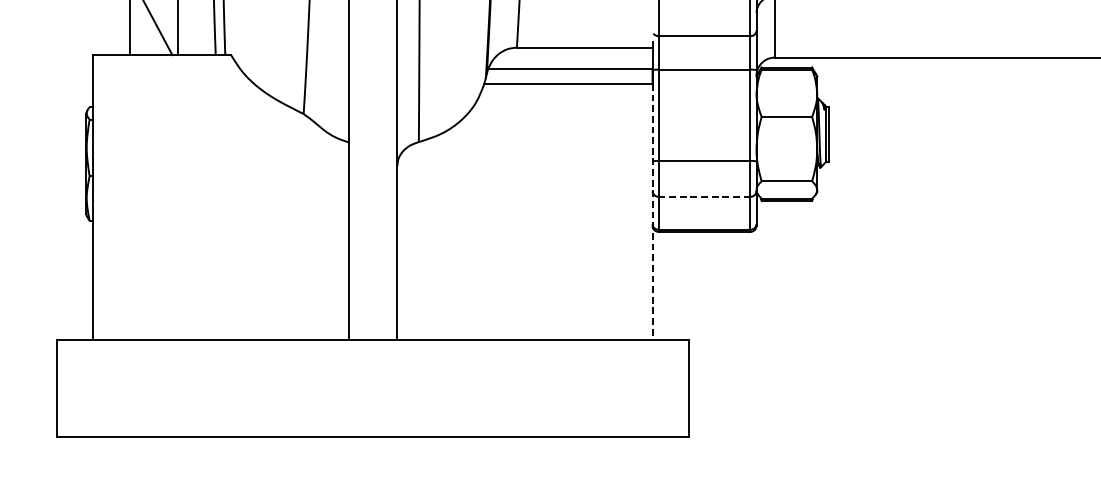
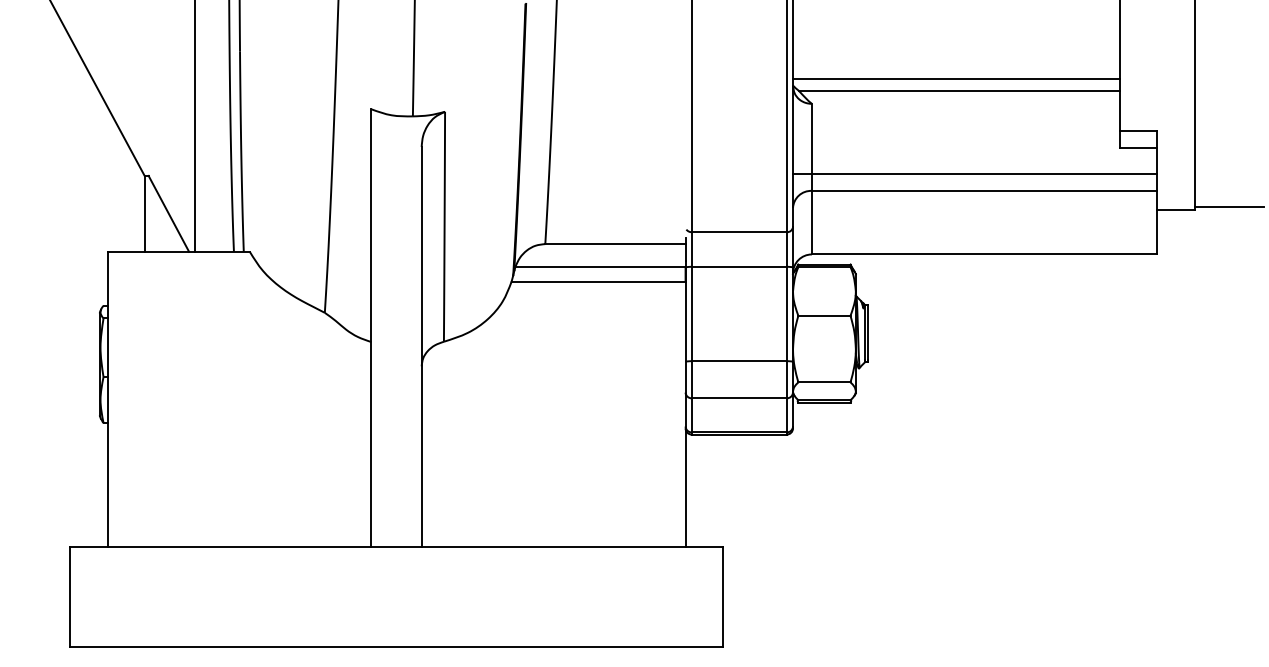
line: (703, 196) -> (738, 398), dashed -> solid
line: (652, 212) -> (685, 414), dashed -> solid

